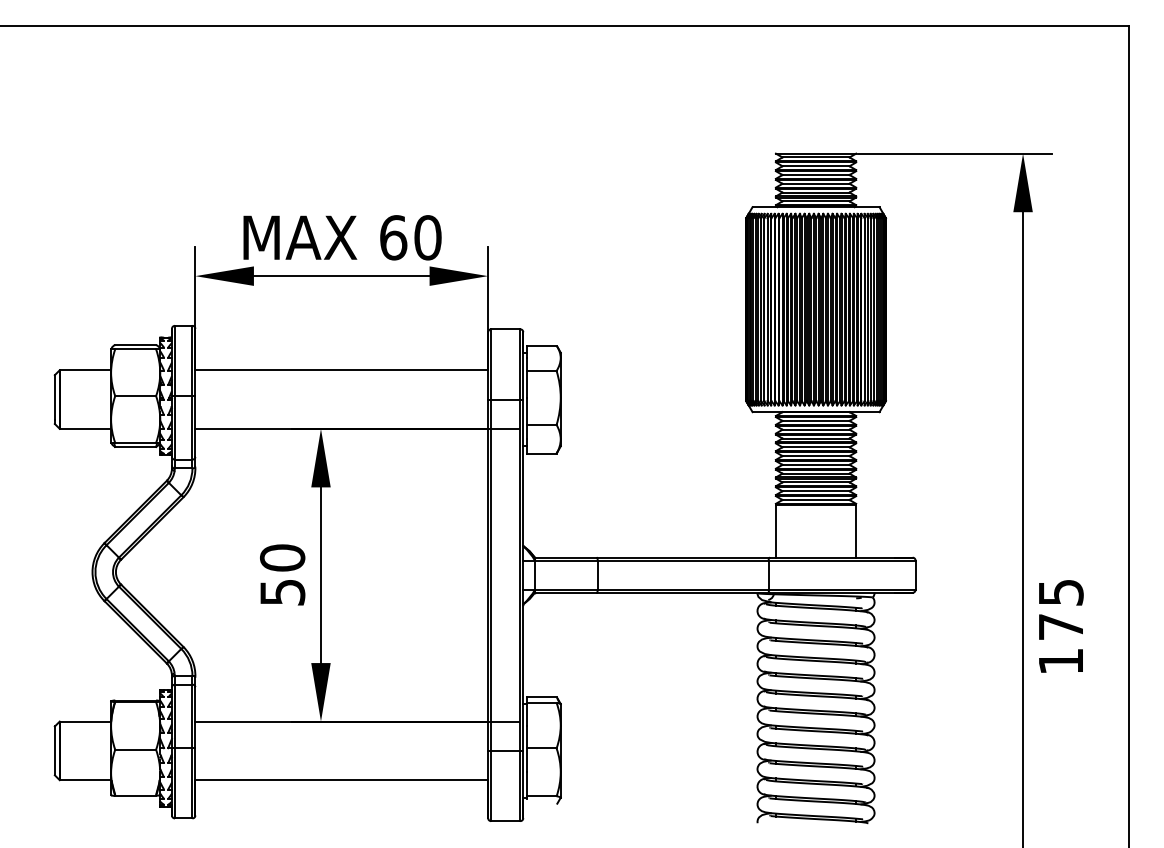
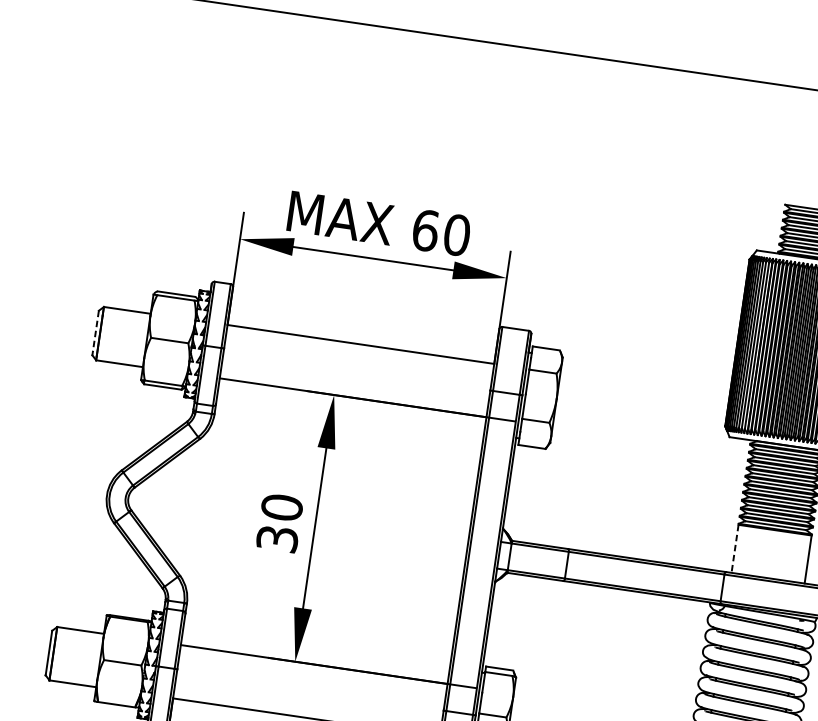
line: (54, 397) -> (95, 331), solid -> dashed
line: (775, 531) -> (734, 548), solid -> dashed
text: (282, 592) -> (277, 539), 50 -> 30

